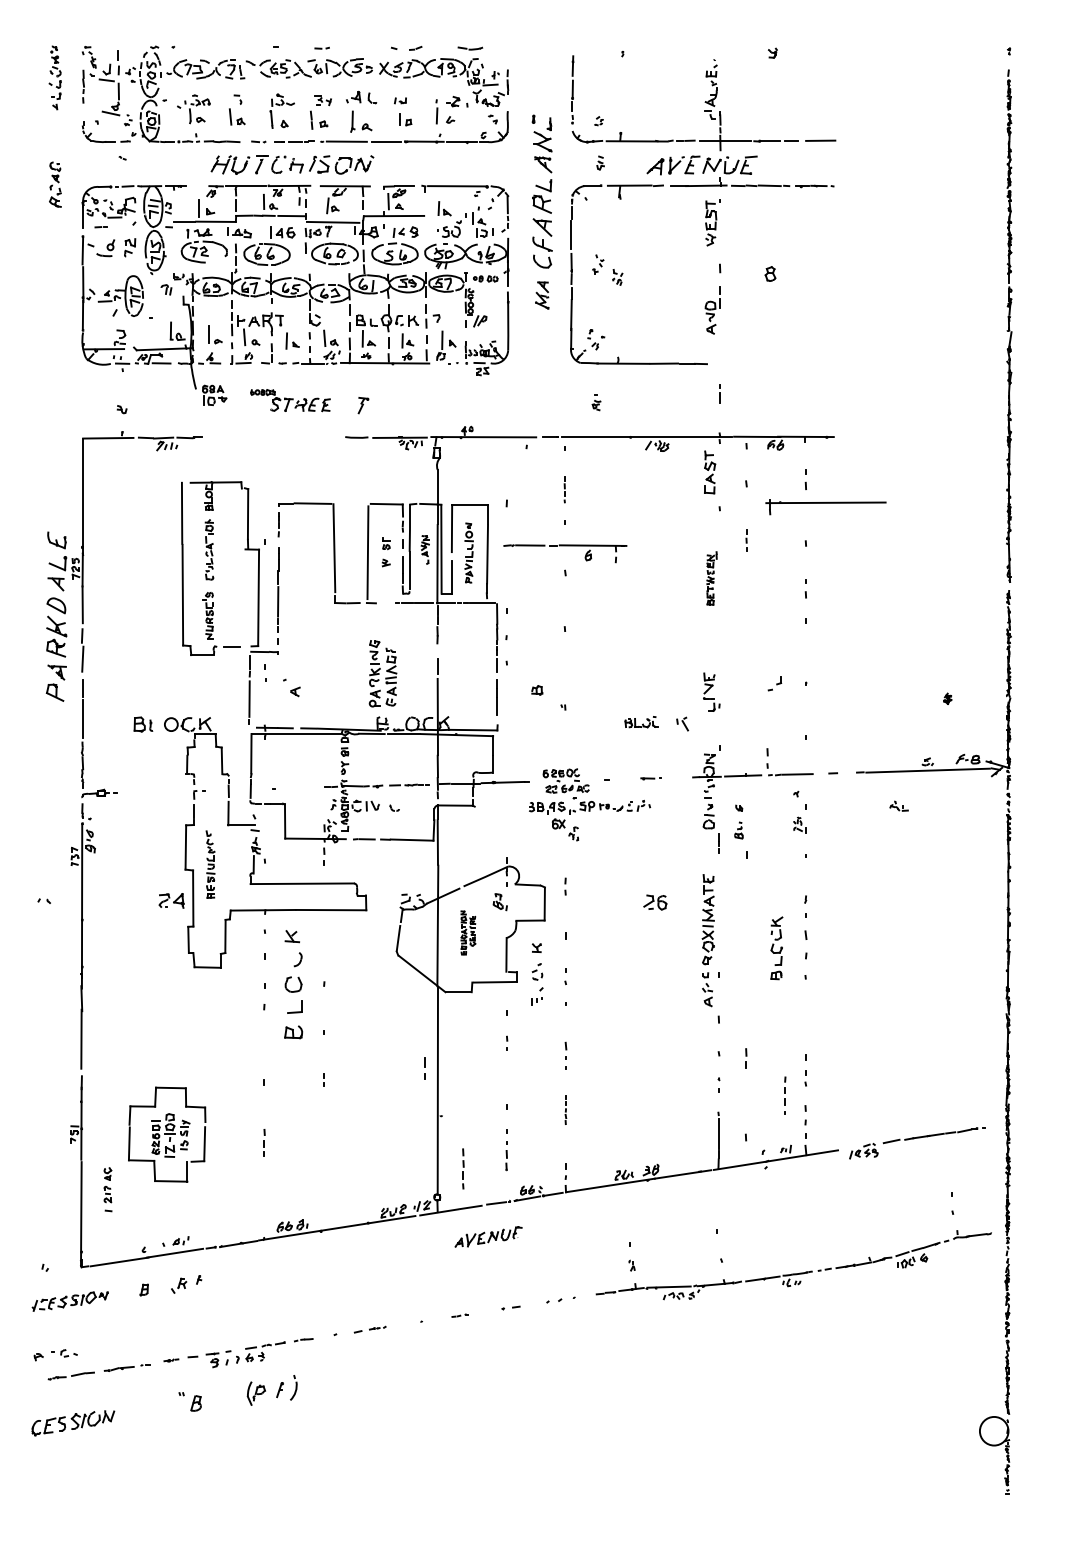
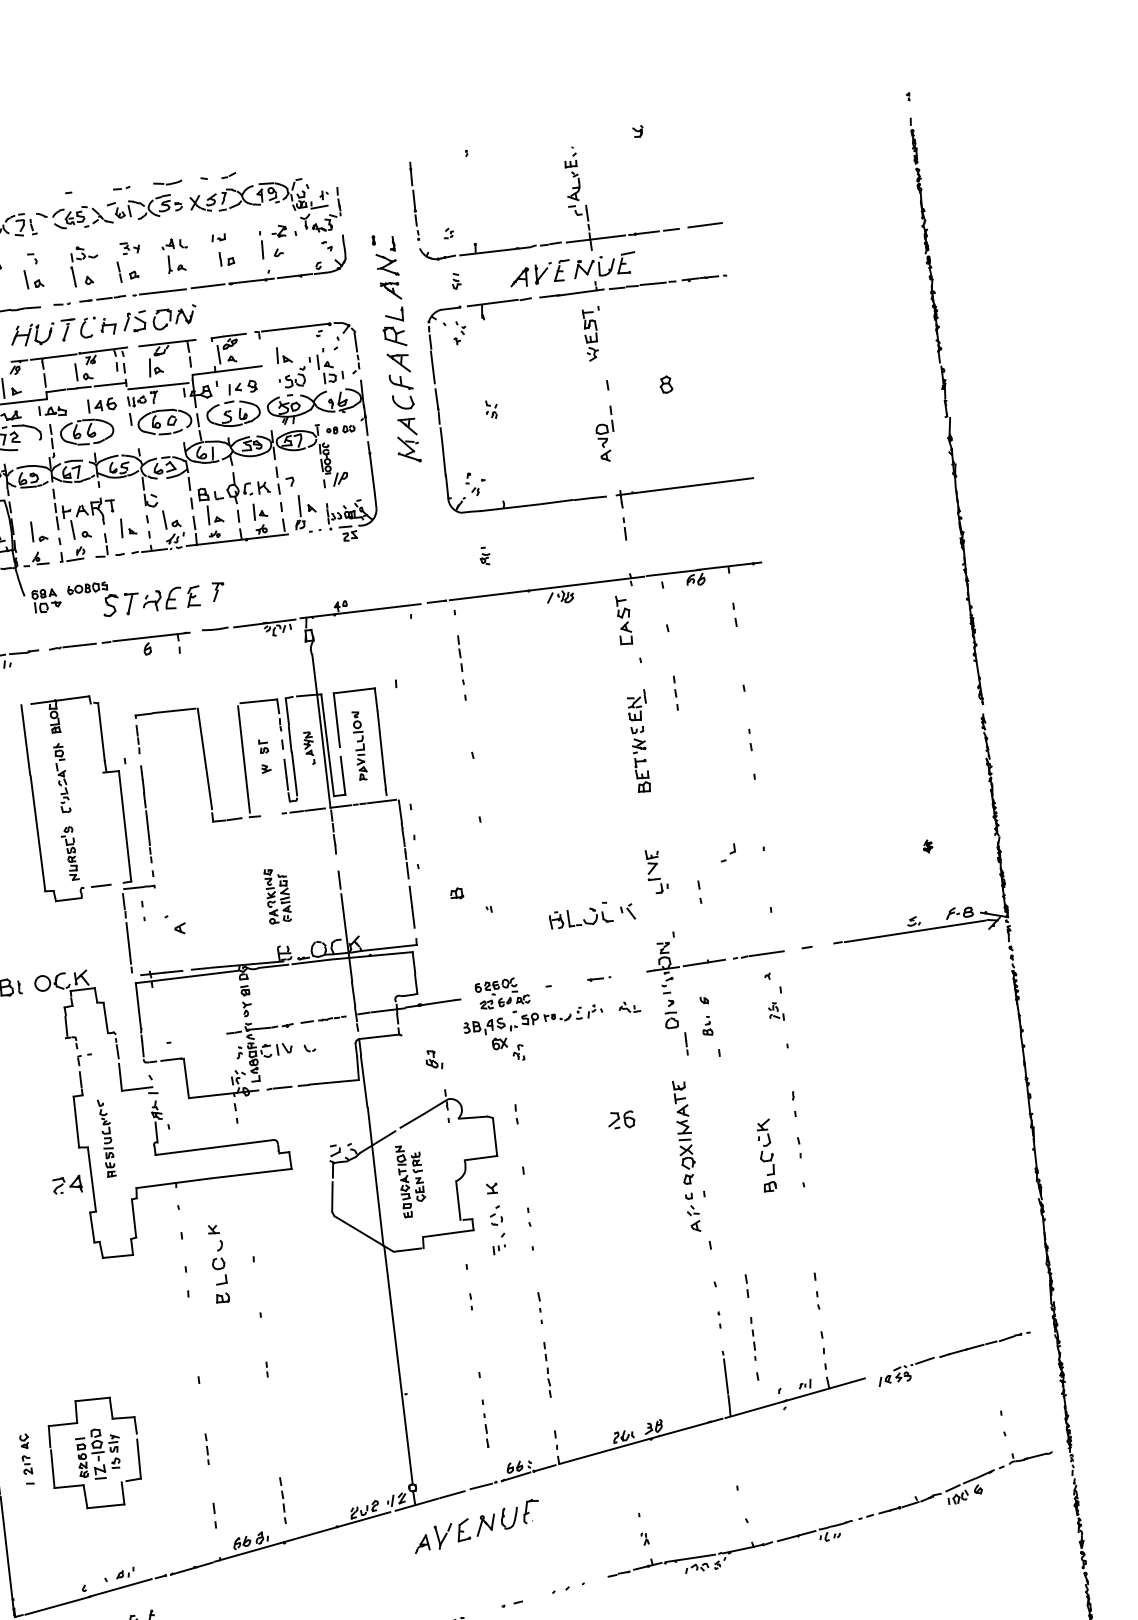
part: (470, 48) -> (167, 183), moved
part: (361, 111) -> (175, 255), size x0.71
part: (598, 264) -> (460, 332), moved
part: (542, 295) -> (408, 440), size x1.43
part: (290, 400) -> (134, 595), size x1.43
part: (564, 489) -> (460, 659), size x1.67
part: (825, 507) -> (684, 492), moved
part: (746, 540) -> (675, 693), size x1.43
part: (565, 546) -> (120, 641), moved
part: (711, 578) -> (640, 741), size x1.67
part: (382, 673) -> (277, 895), size x0.71
part: (641, 721) -> (580, 914), size x1.67
line: (767, 756) -> (699, 889), moved
part: (898, 805) -> (628, 1006), moved
part: (499, 902) -> (433, 1060), moved
part: (468, 932) -> (411, 1180), size x1.43
part: (805, 944) -> (799, 1147), size x0.62
part: (293, 983) -> (218, 1262), size x0.62
line: (424, 1067) -> (214, 1514), moved
part: (785, 1095) -> (753, 1338), moved
part: (565, 1109) -> (547, 1369), size x1.67
line: (463, 1167) -> (283, 1498), moved
part: (107, 1189) -> (26, 1459), moved
part: (488, 1236) -> (476, 1525), size x1.67

